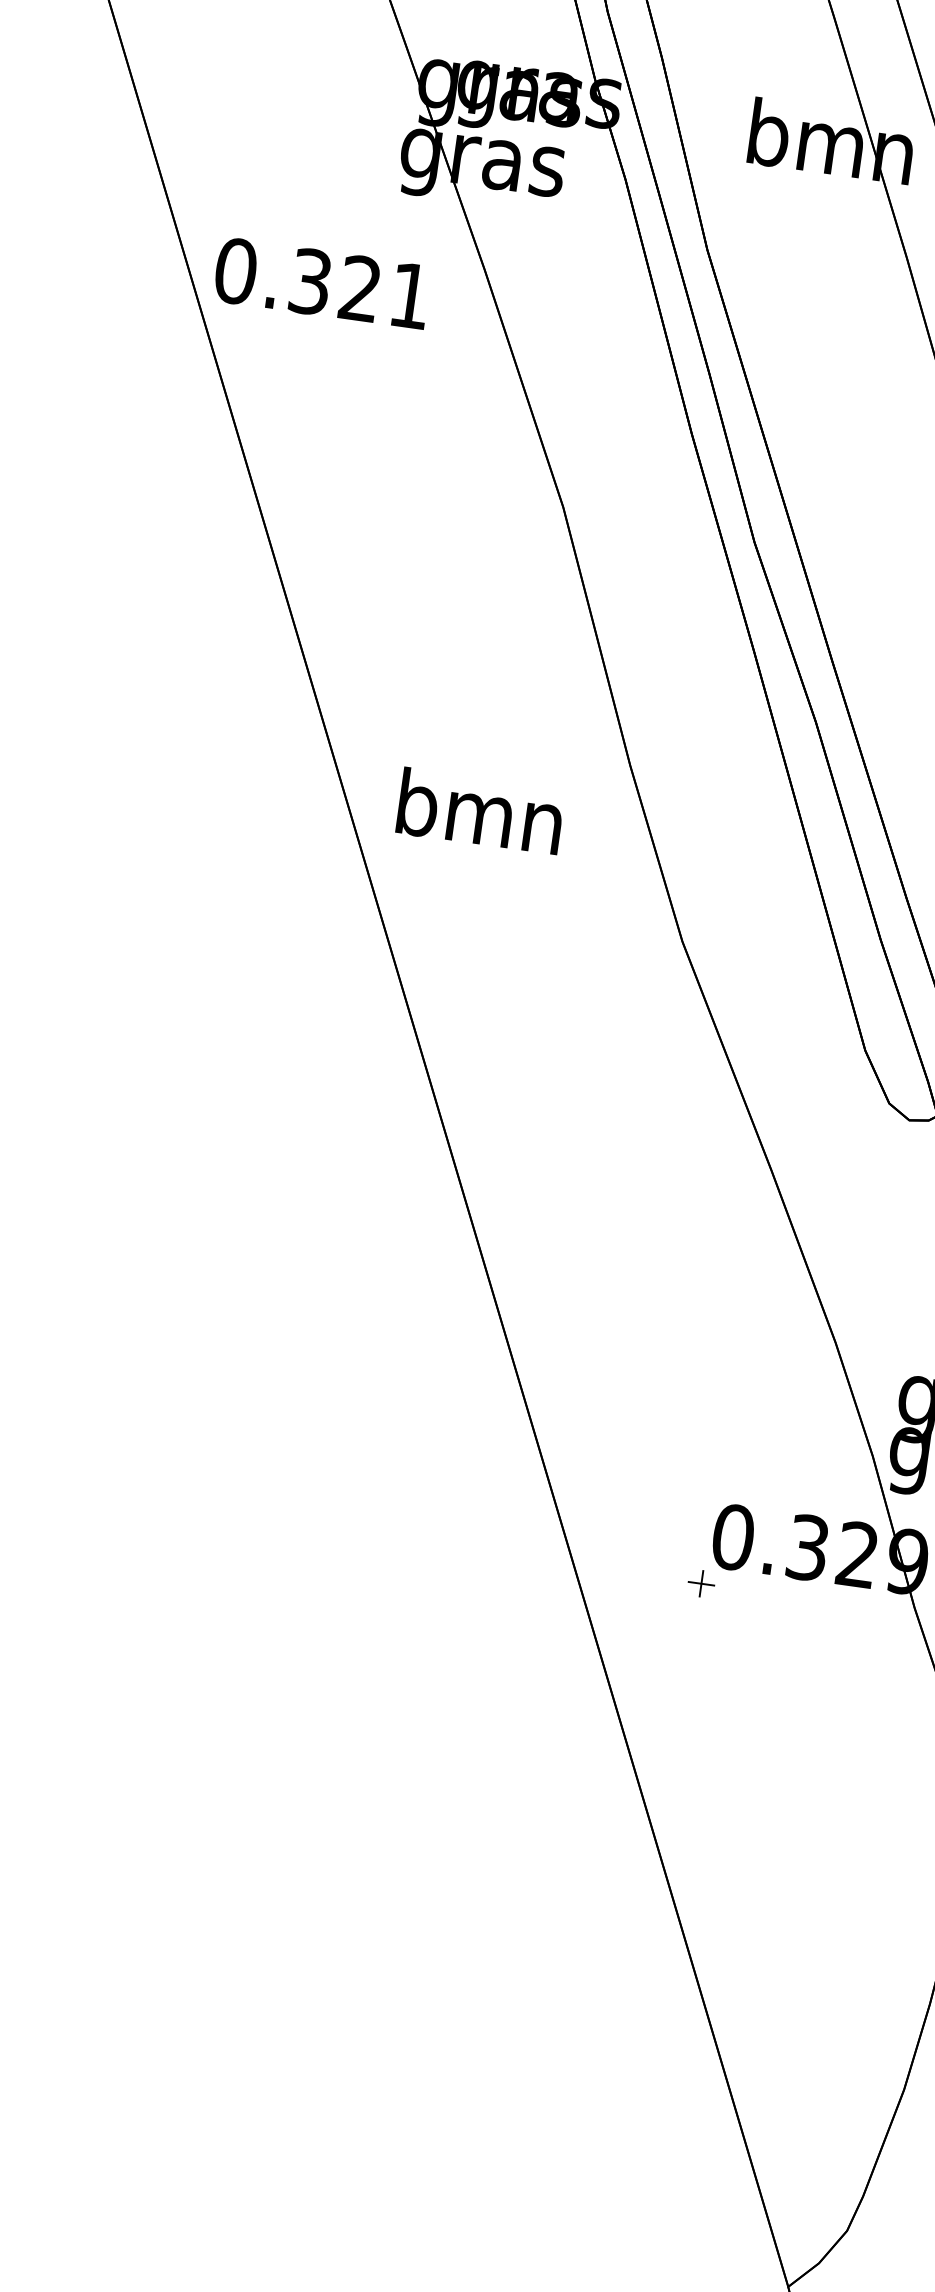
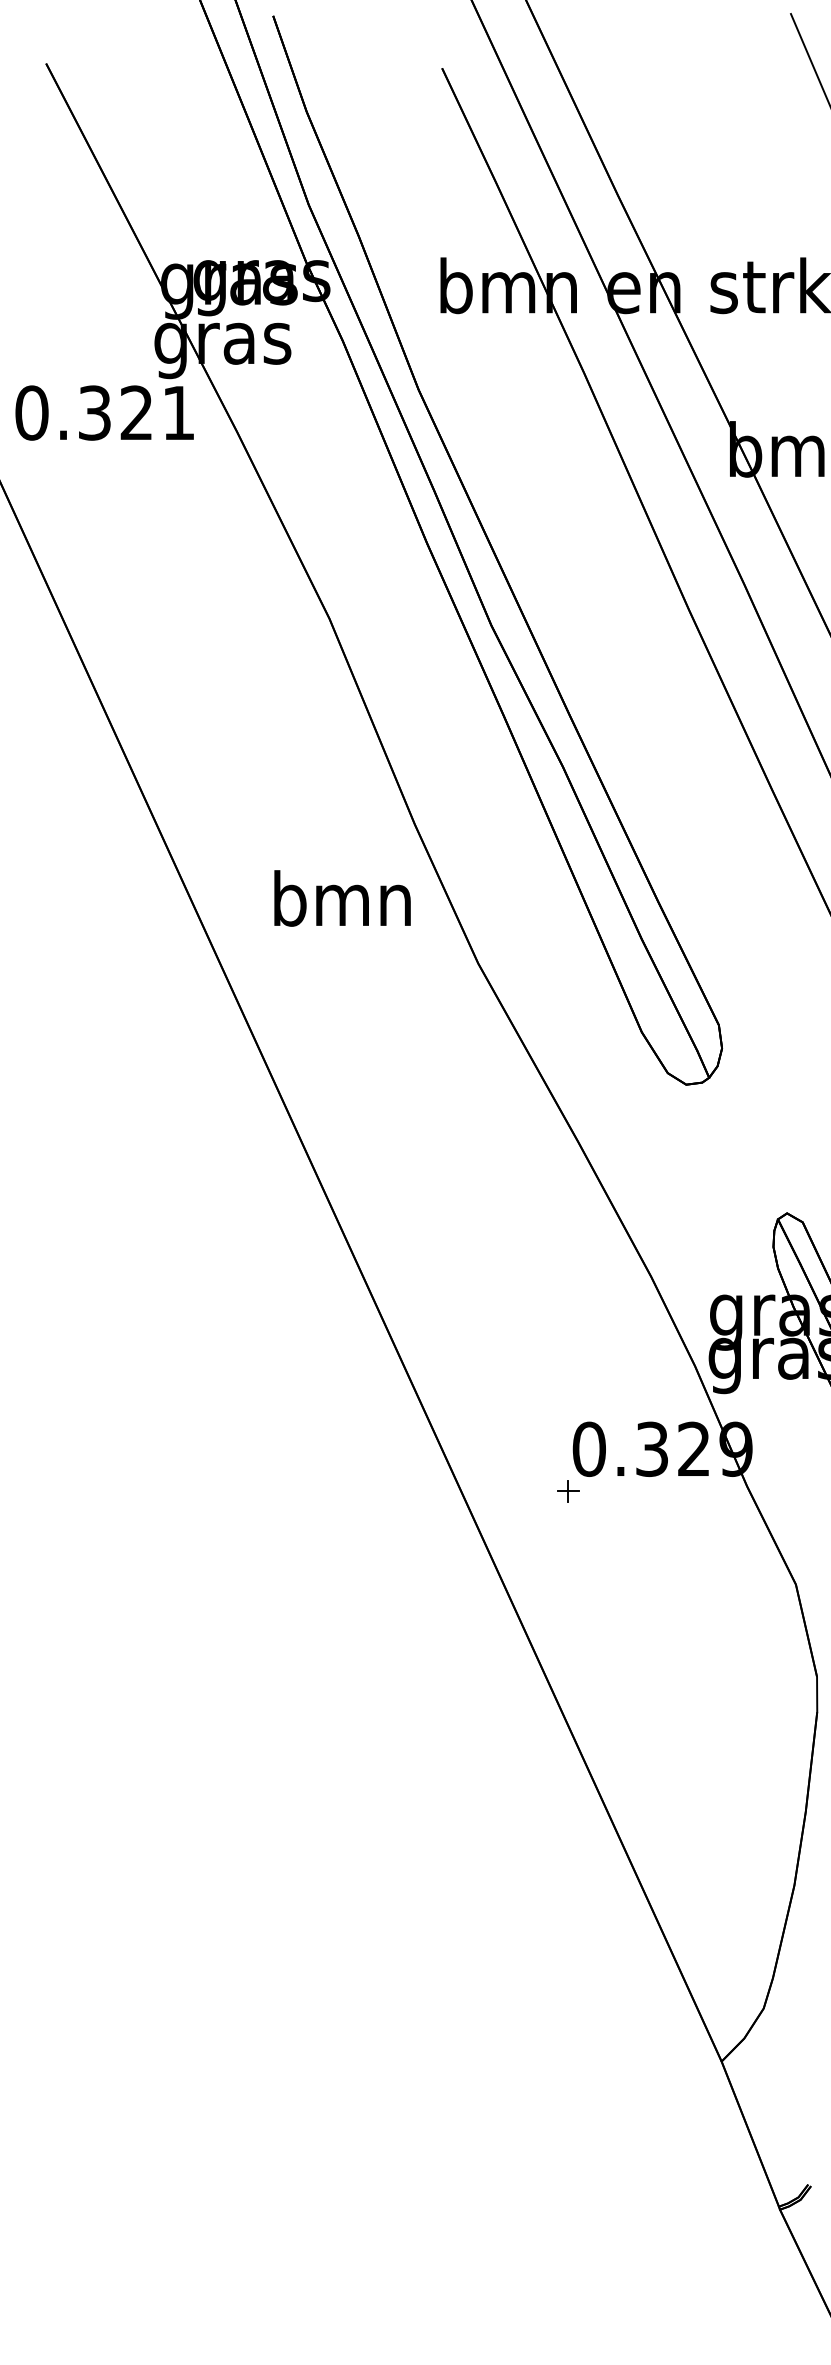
text: (322, 282) -> (104, 412), moved
text: (480, 811) -> (342, 898), moved

